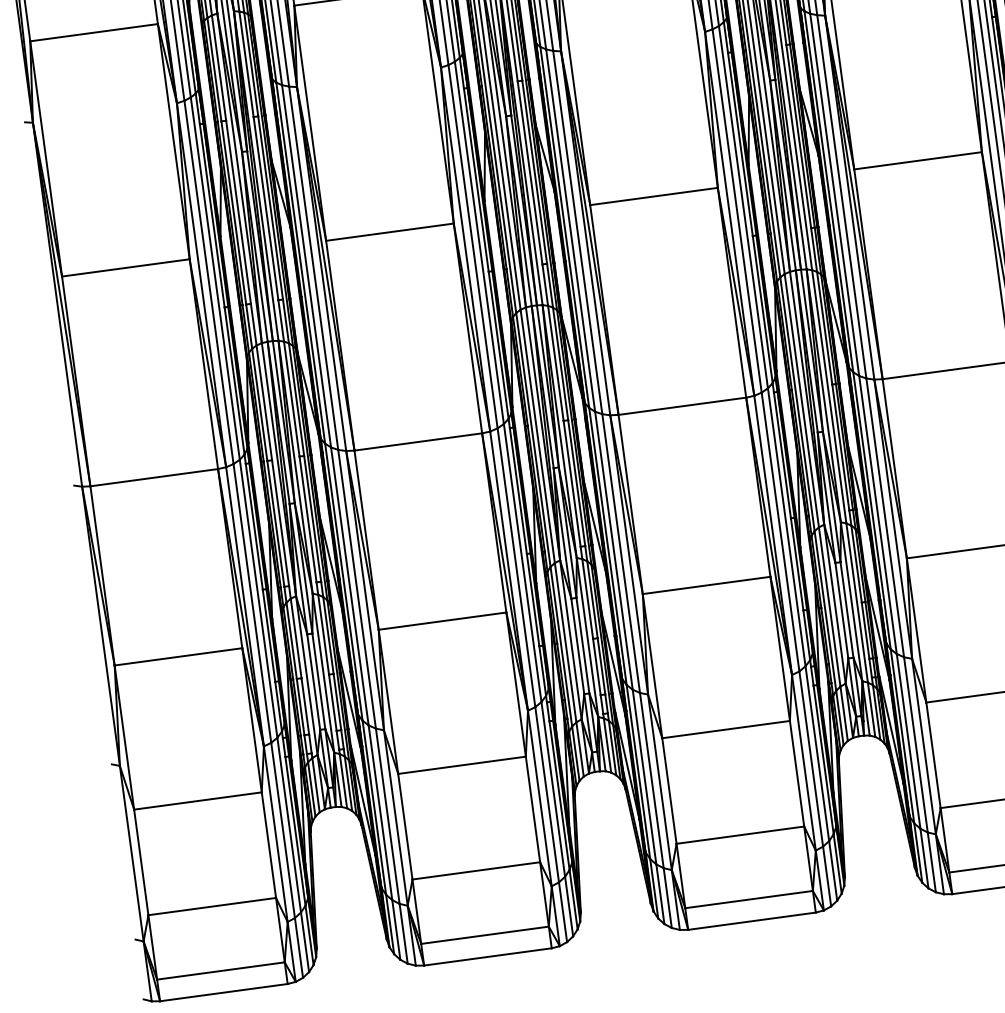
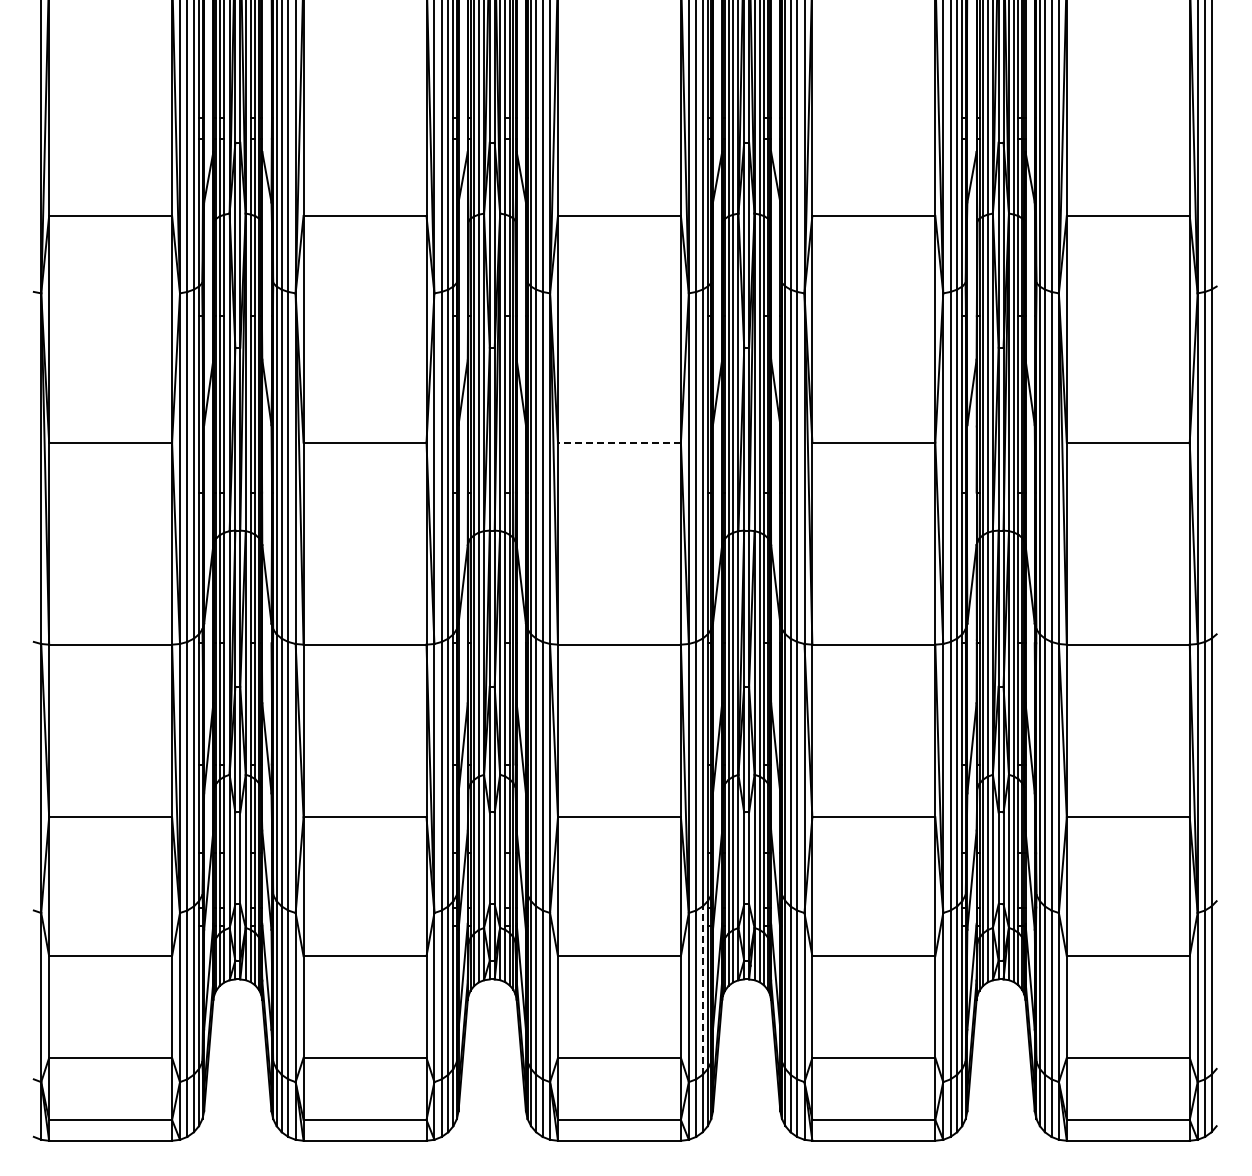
line: (653, 196) -> (618, 442), solid -> dashed
line: (817, 753) -> (702, 990), solid -> dashed

